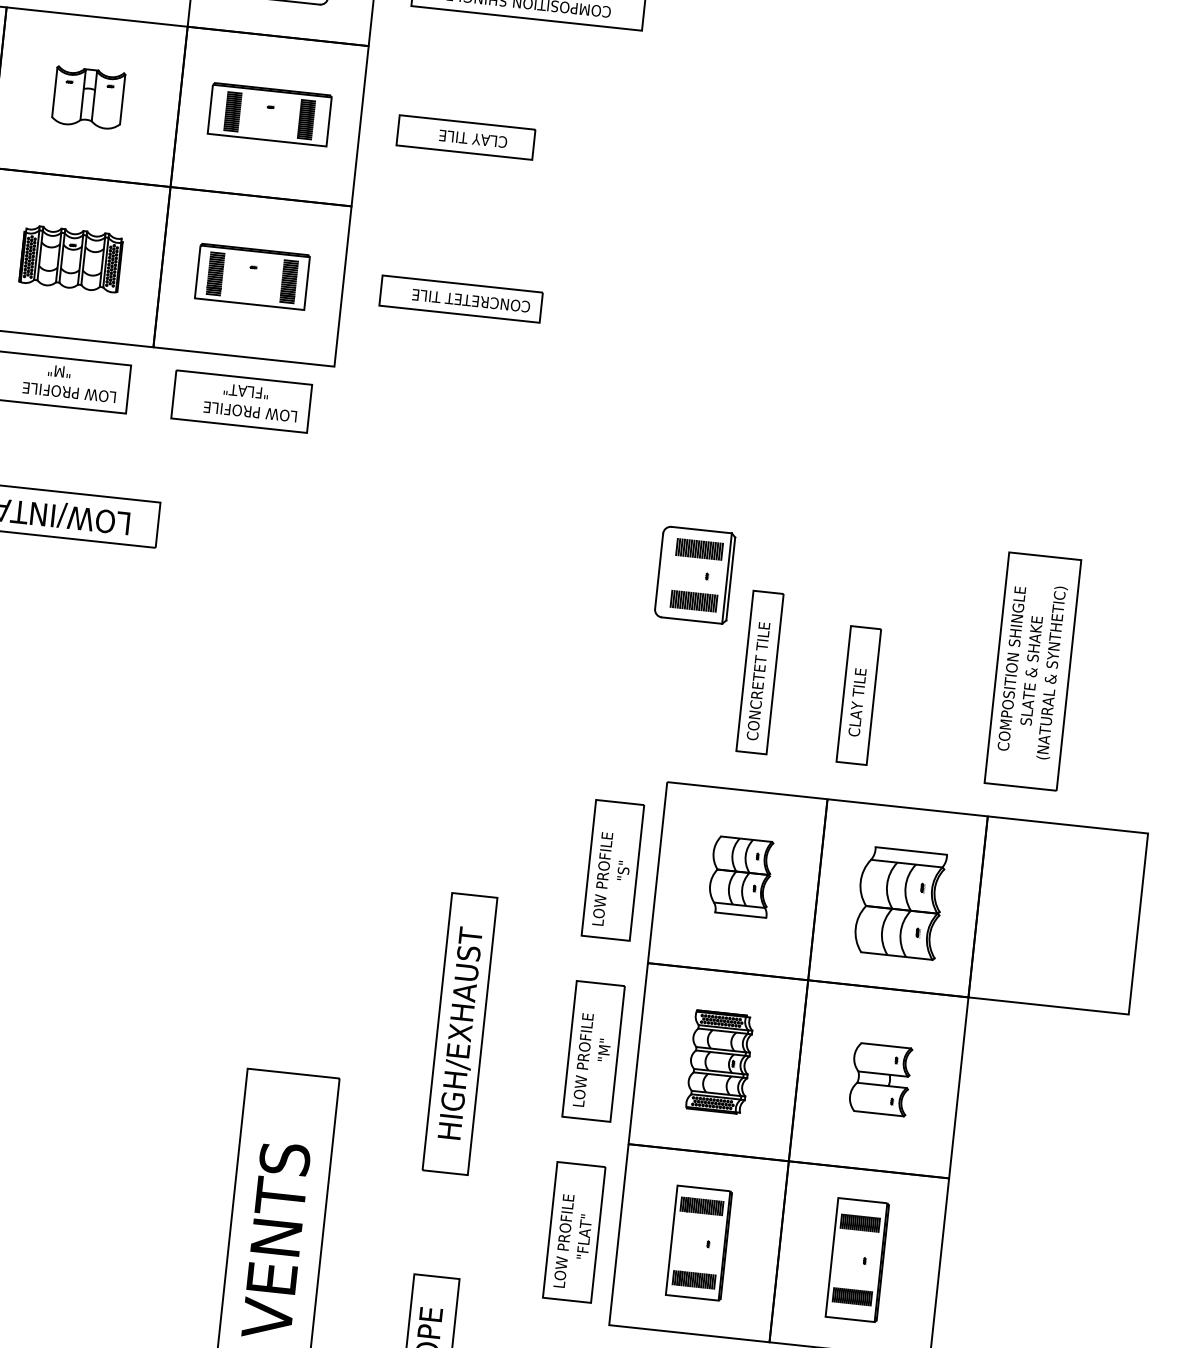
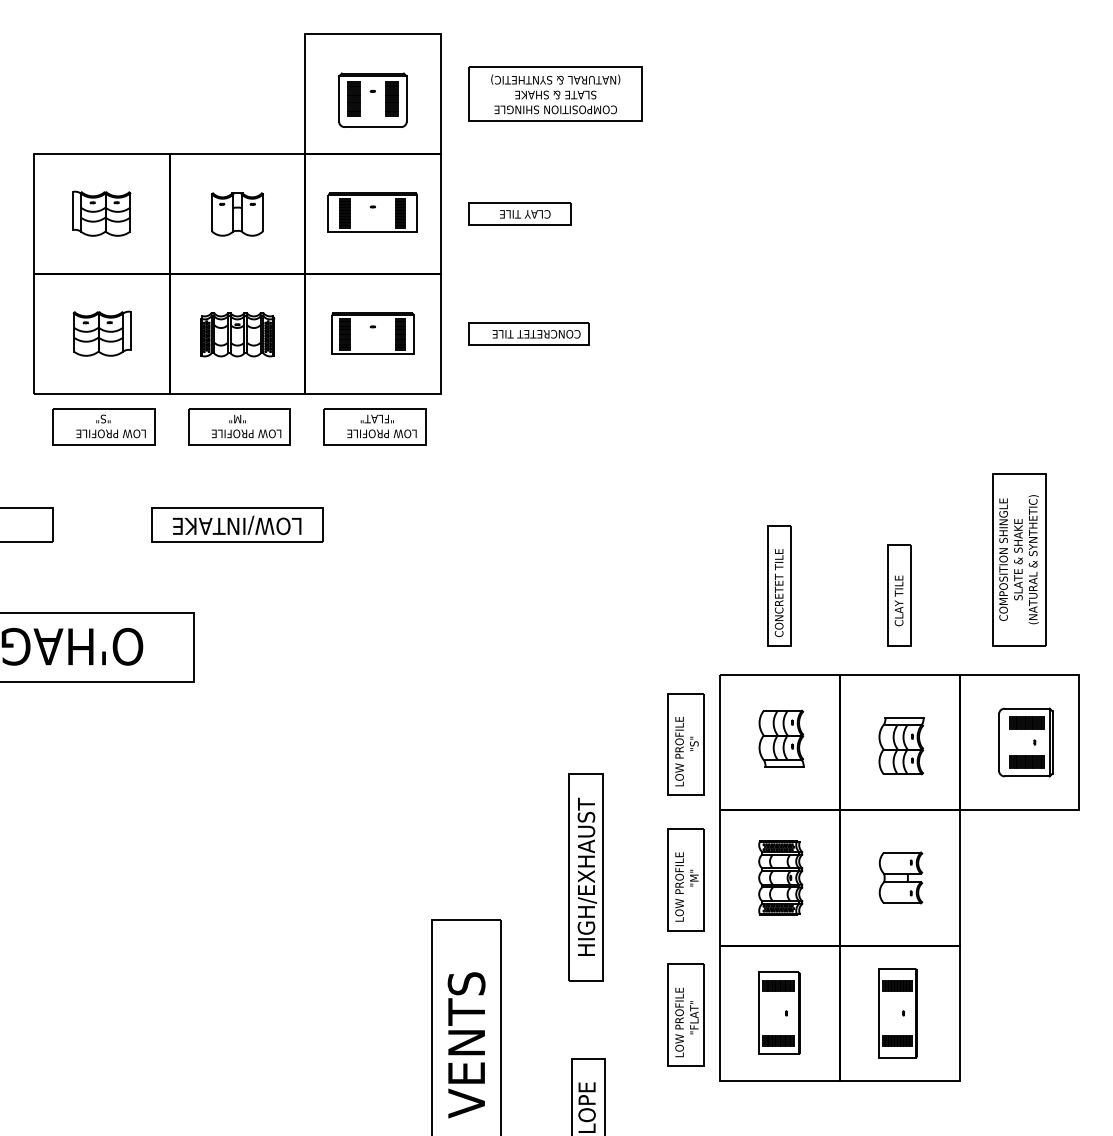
part: (694, 575) -> (1025, 742), moved
part: (1033, 670) -> (1019, 559), moved
part: (858, 695) -> (899, 595), moved
part: (900, 903) -> (901, 746), size x0.71

